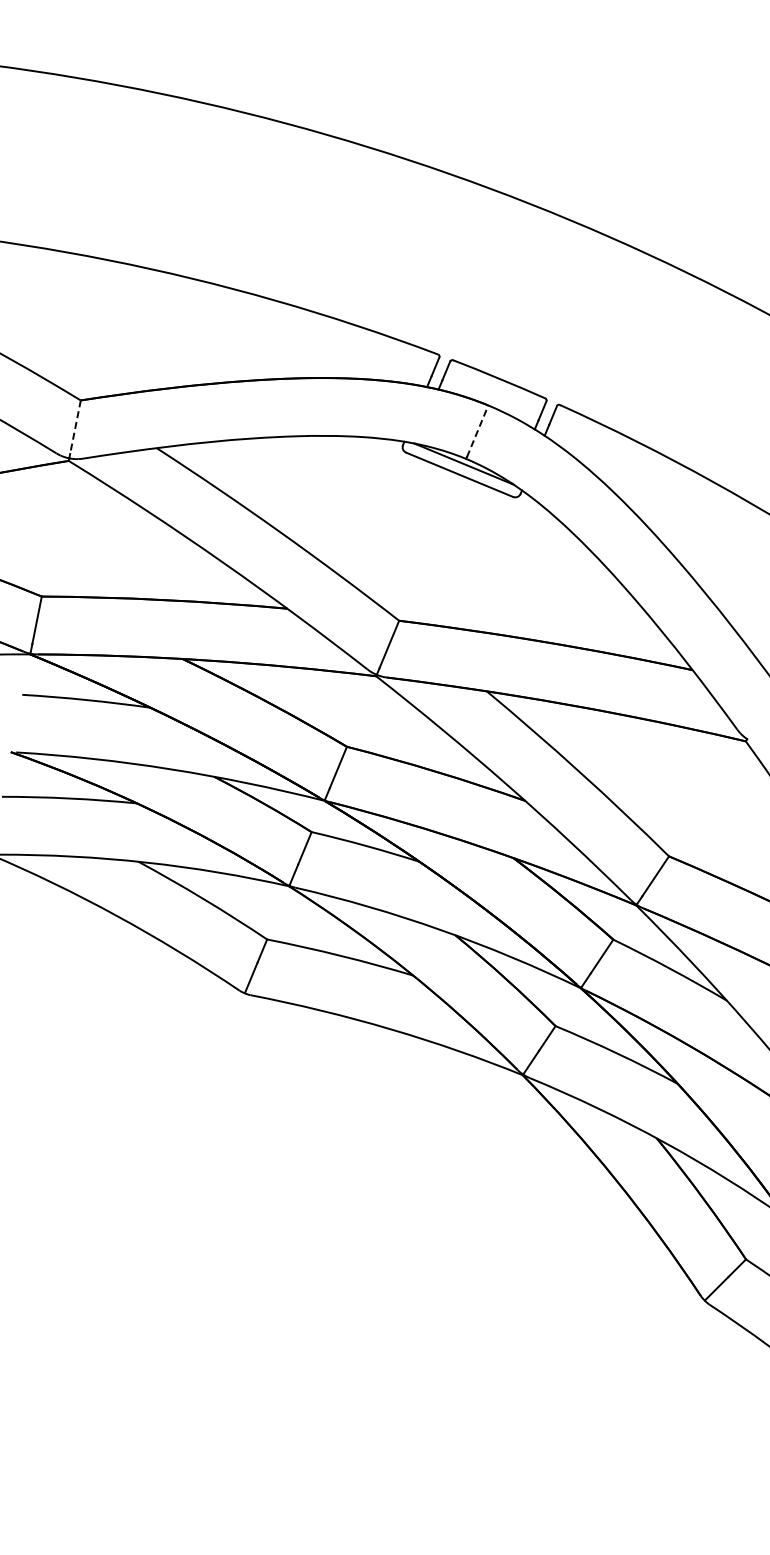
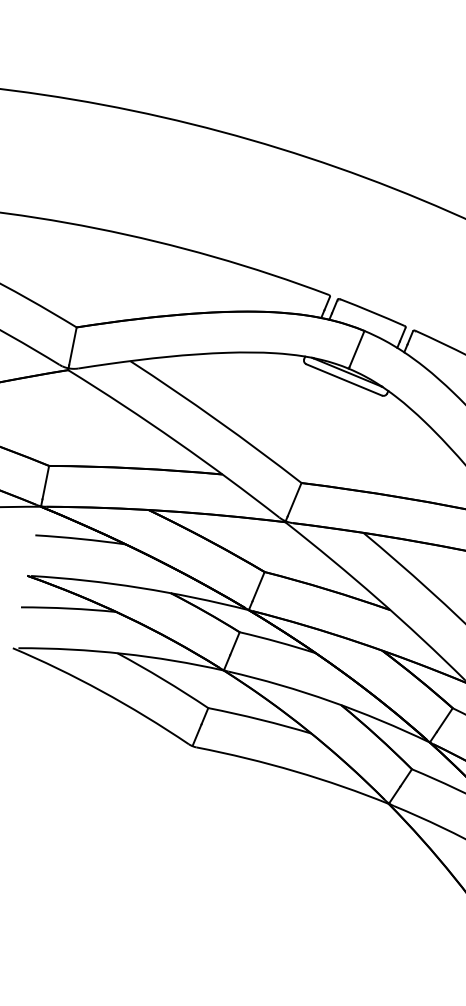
line: (75, 427) -> (72, 346), dashed -> solid
line: (477, 431) -> (356, 349), dashed -> solid

